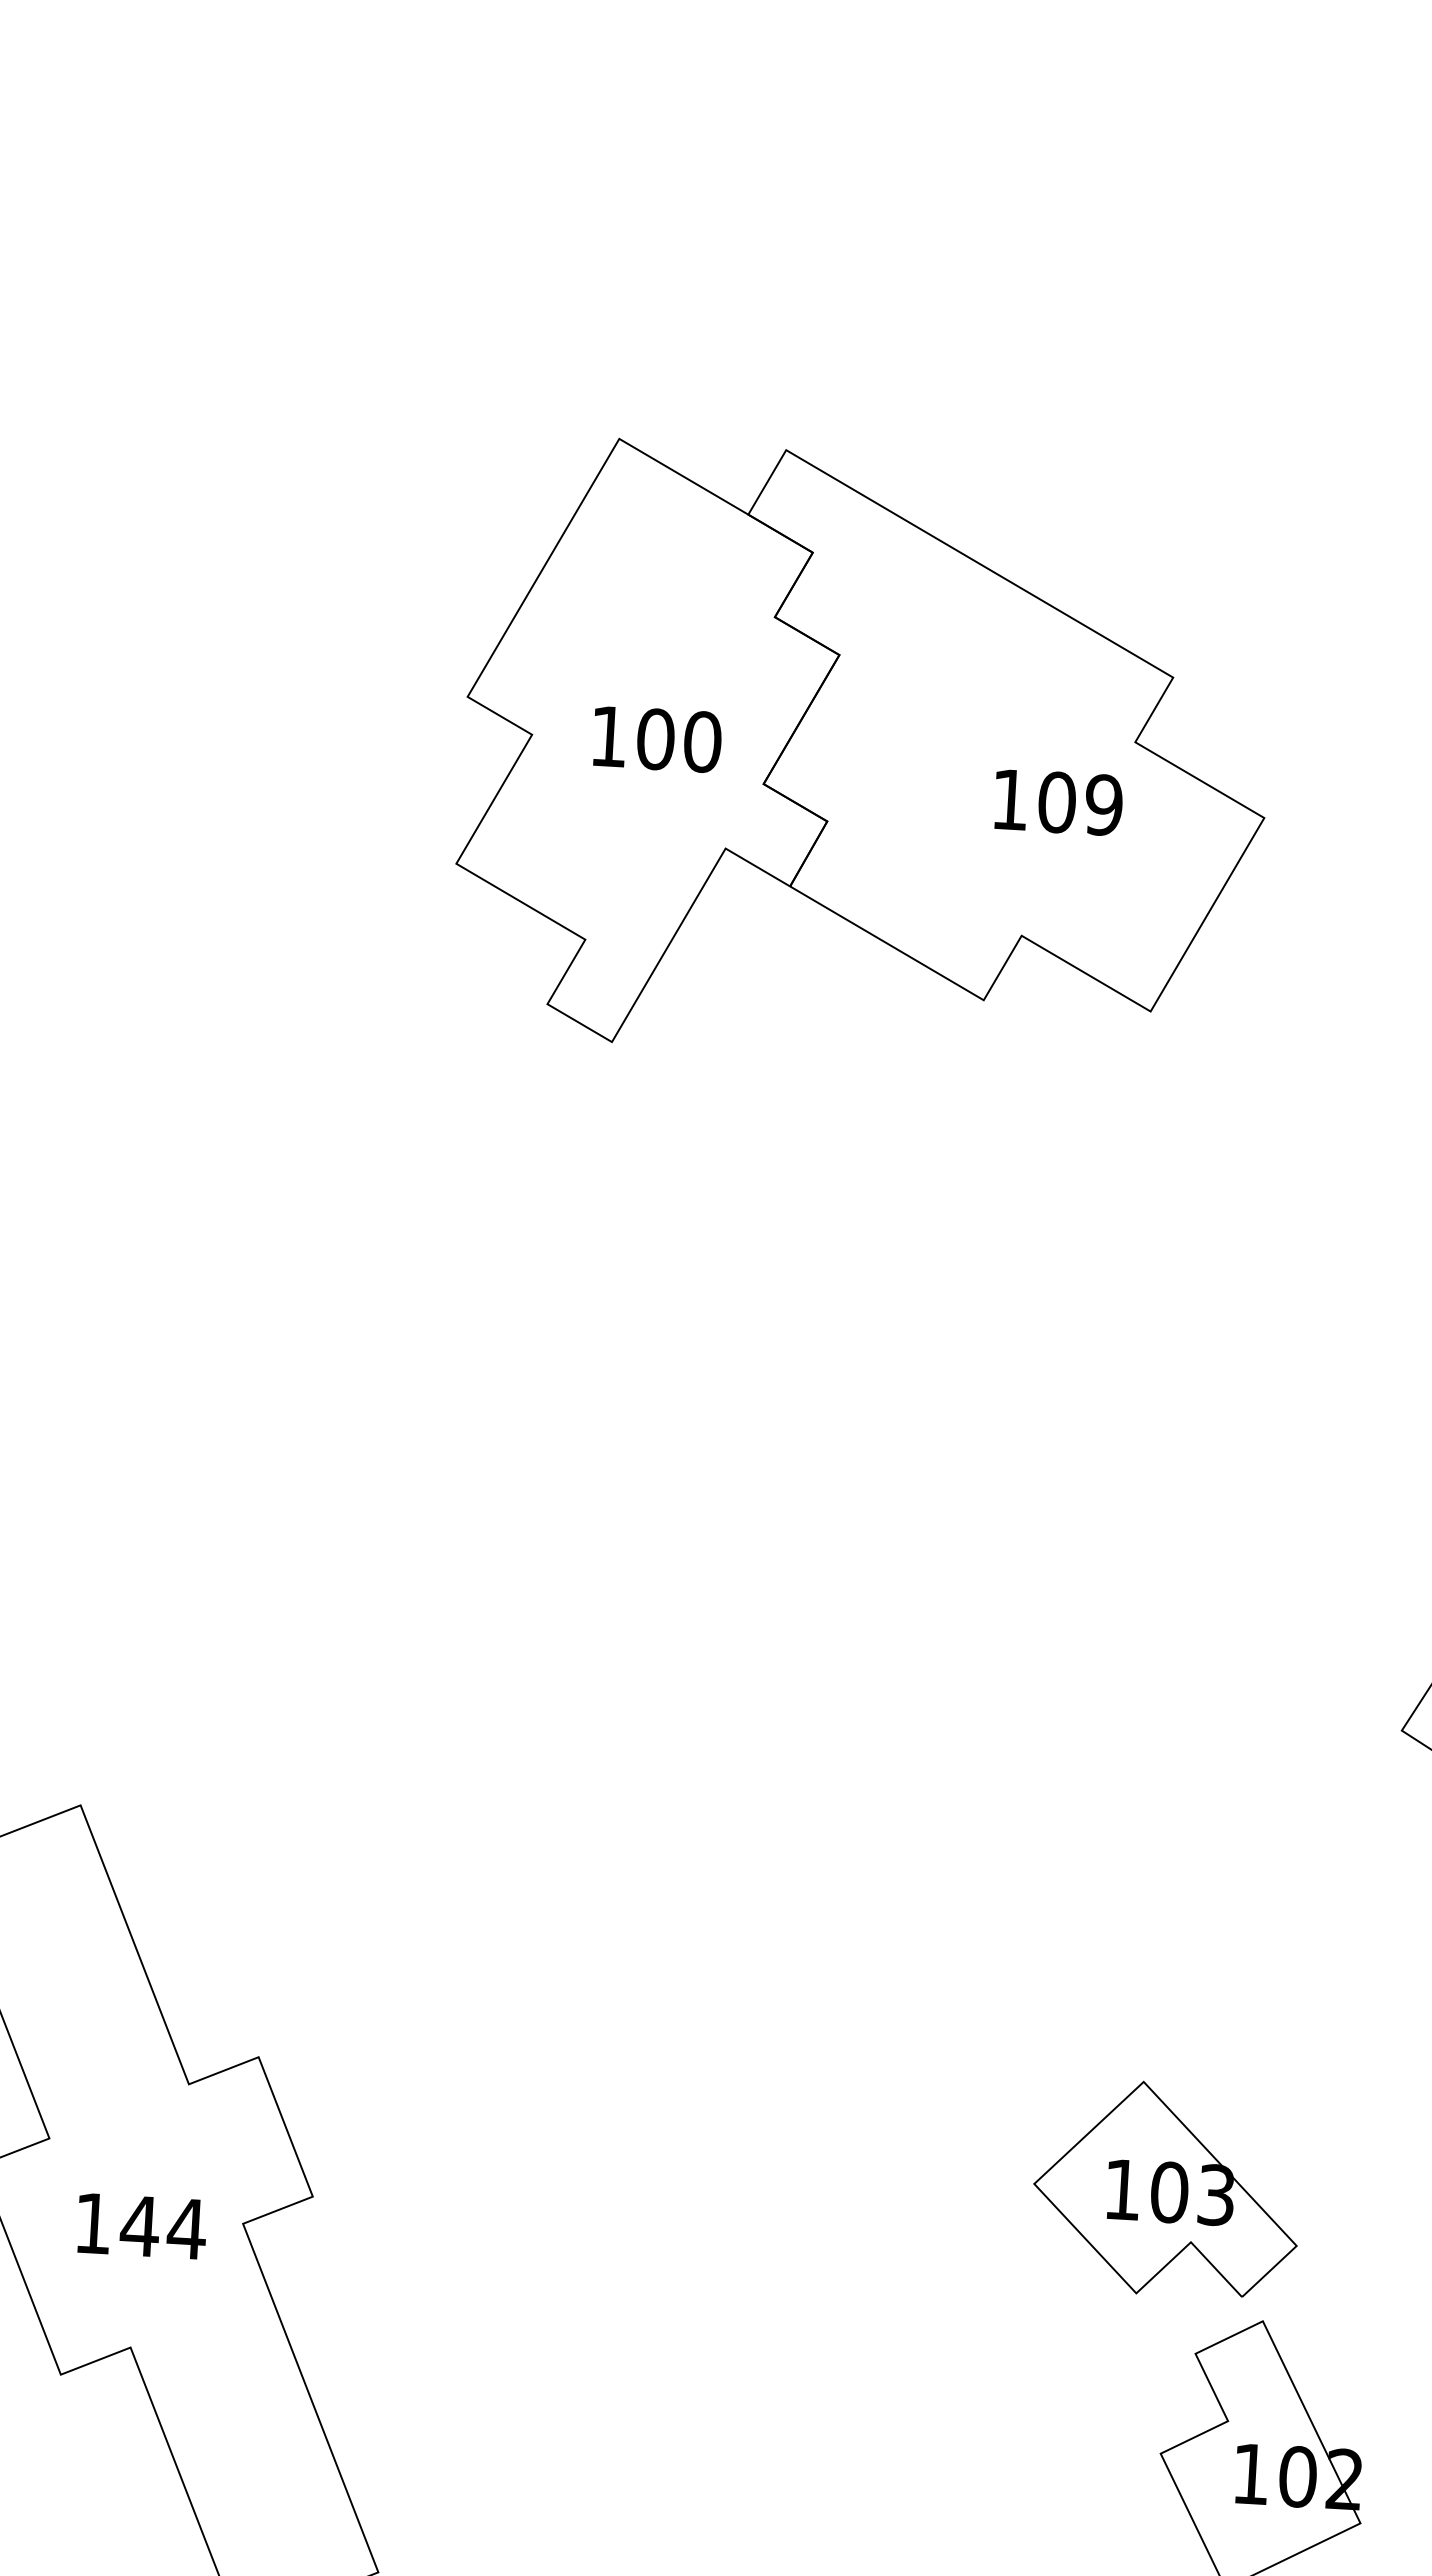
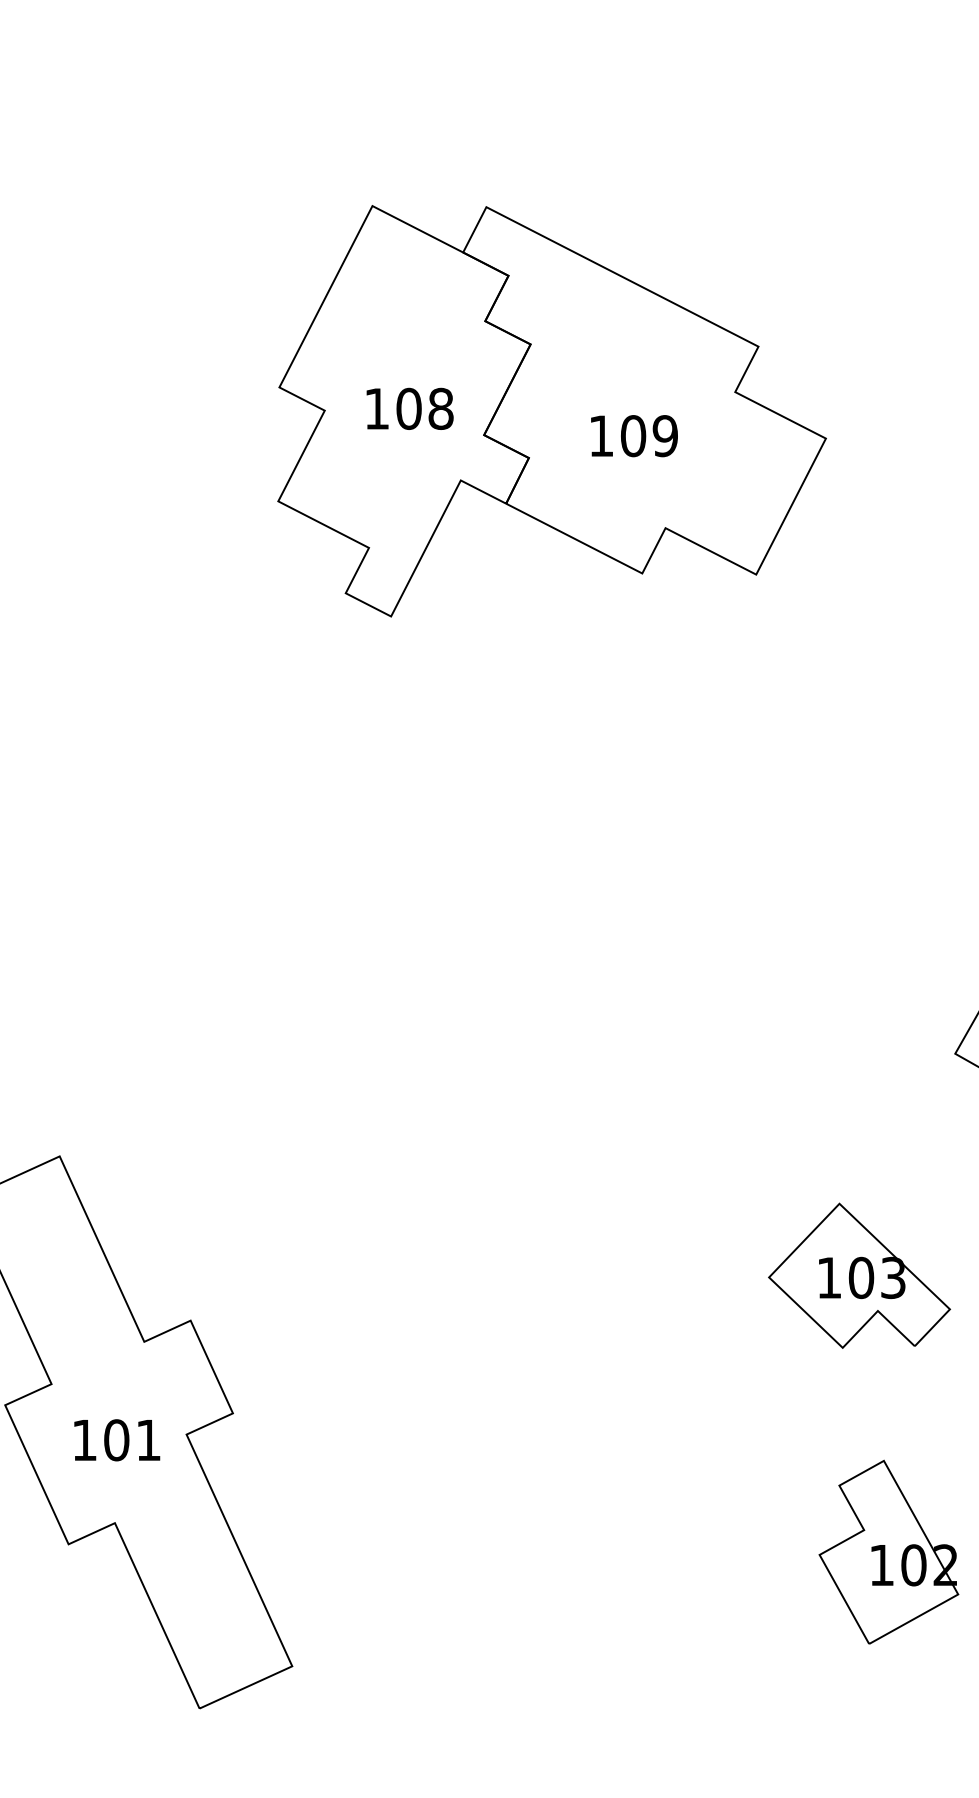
text: (701, 741) -> (440, 408), 100 -> 108
text: (1058, 803) -> (634, 436), moved
part: (1166, 2188) -> (859, 1275), moved
text: (163, 2227) -> (132, 1440), 144 -> 101

